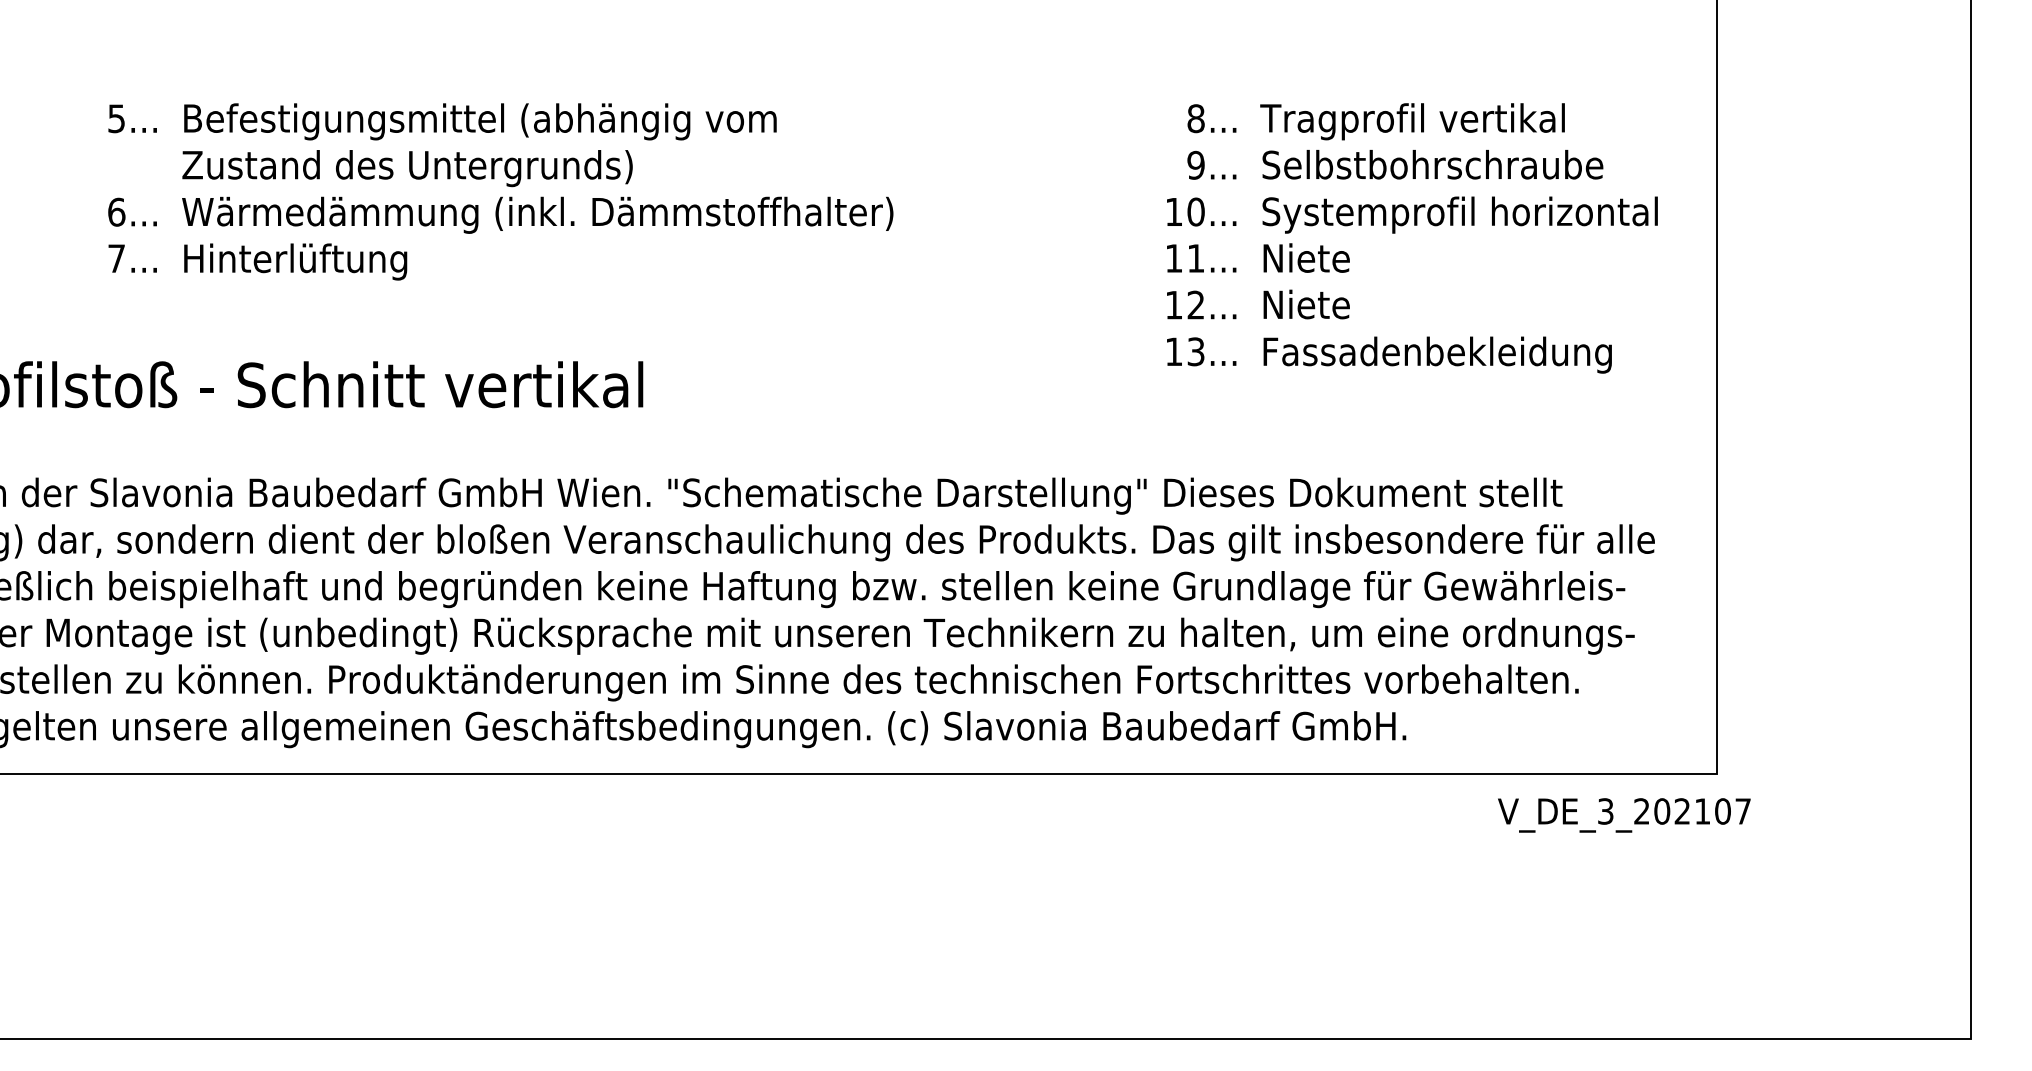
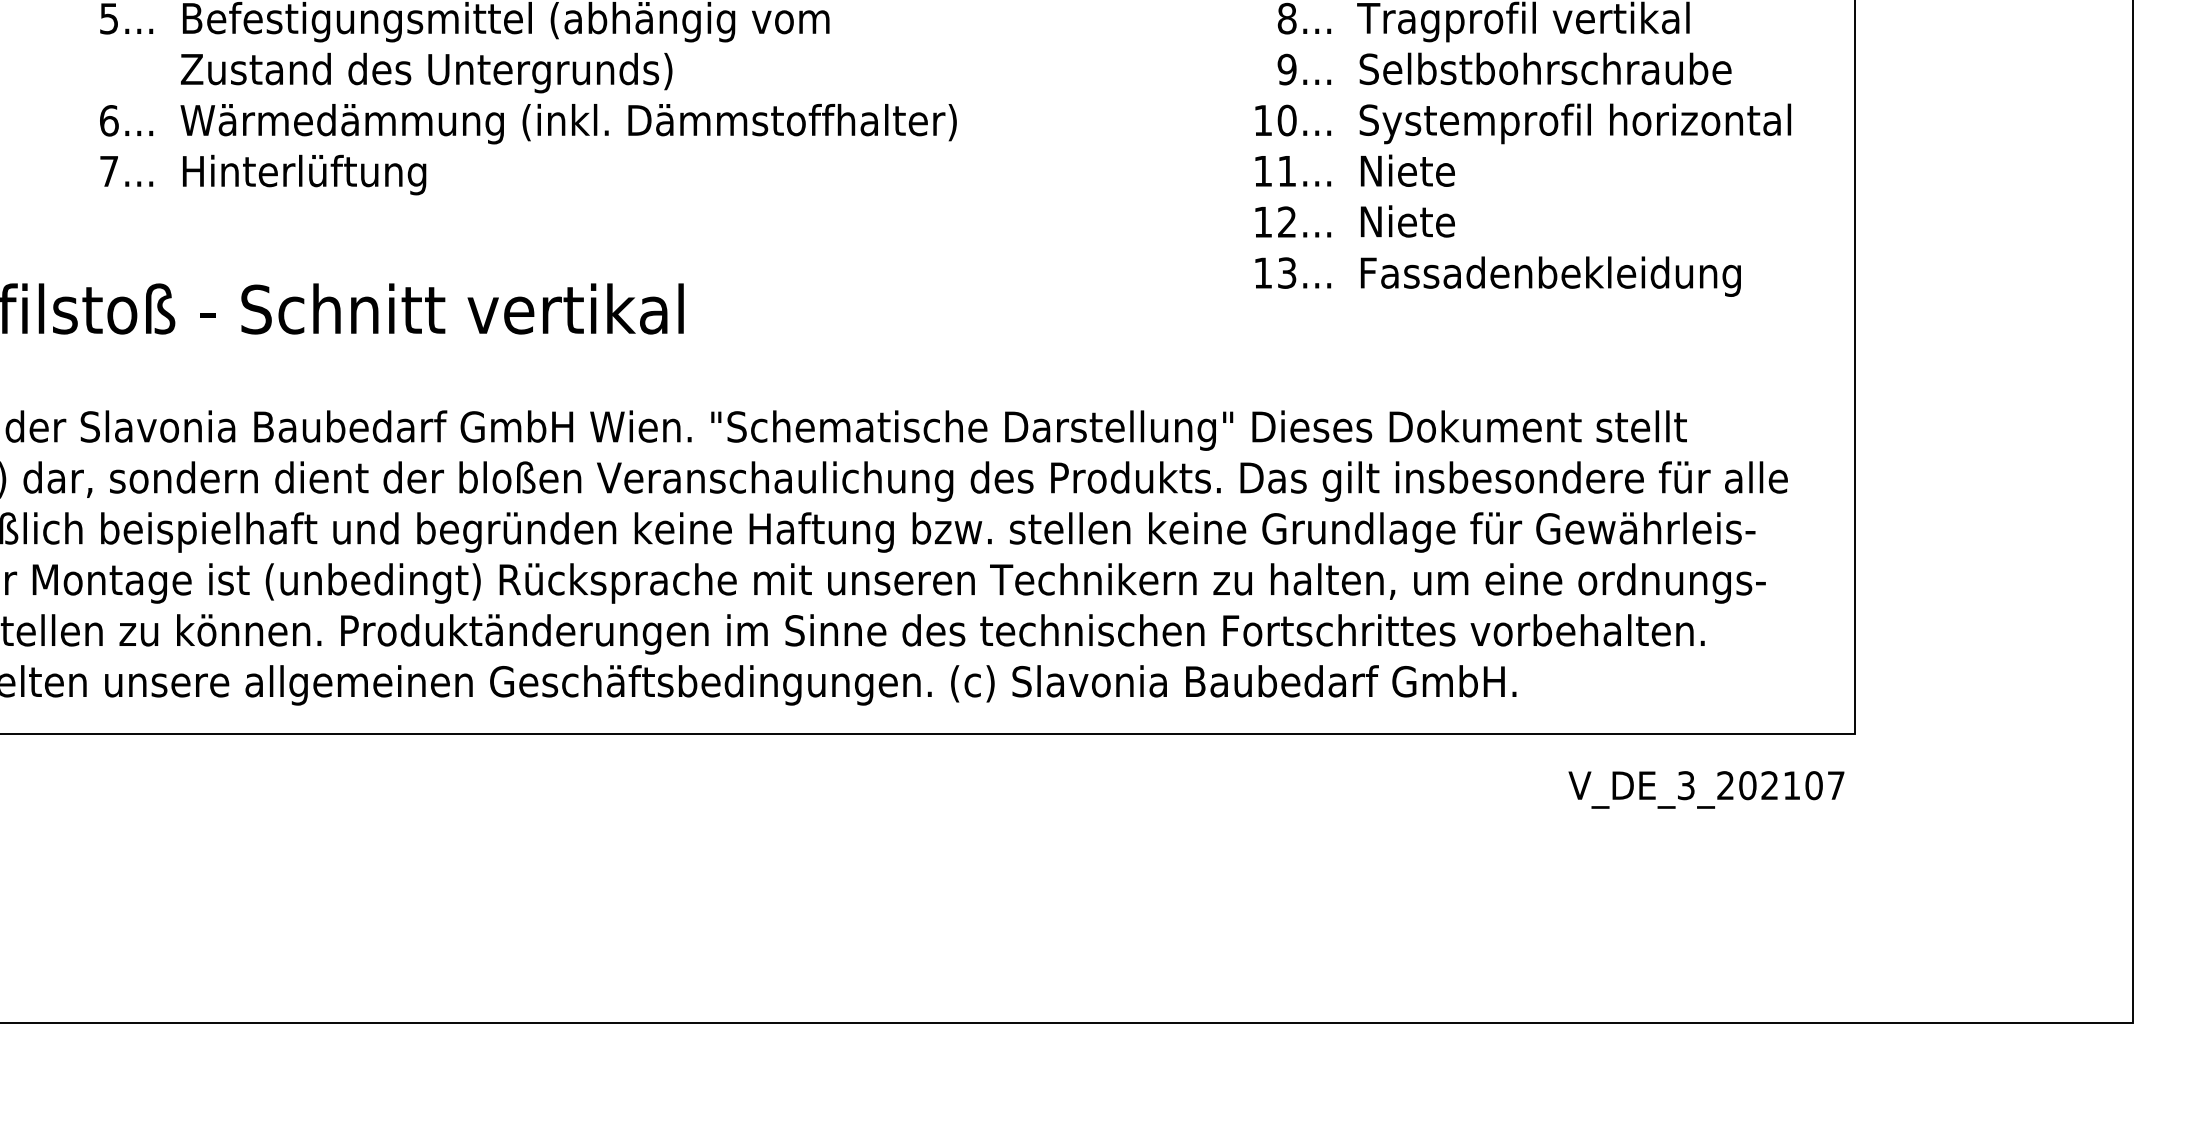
text: (1624, 815) -> (1706, 790), moved

